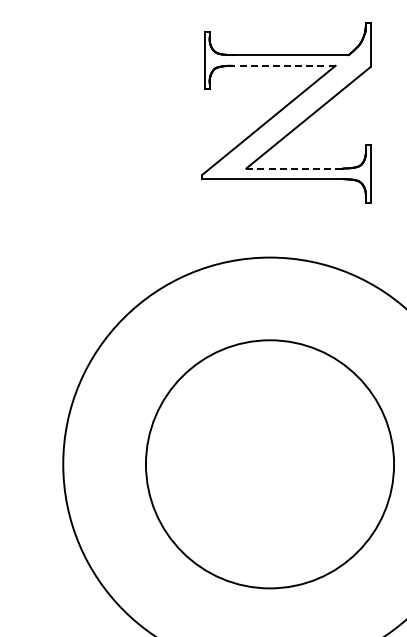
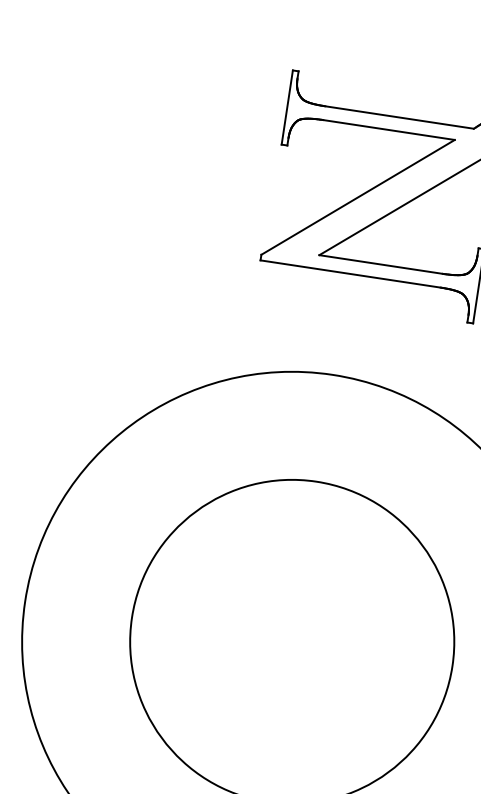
line: (284, 65) -> (388, 129), dashed -> solid
line: (294, 168) -> (381, 264), dashed -> solid

